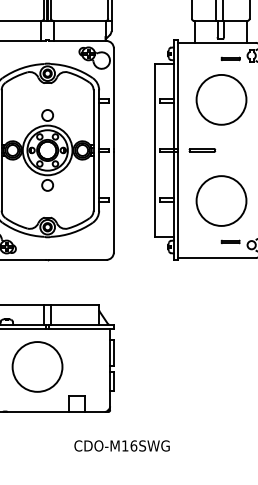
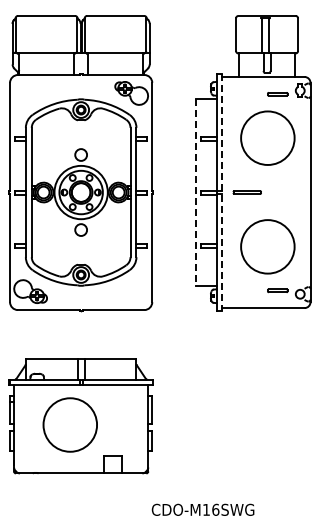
line: (154, 151) -> (195, 193), solid -> dashed
line: (178, 151) -> (221, 193), solid -> dashed
text: (121, 445) -> (202, 509), moved

